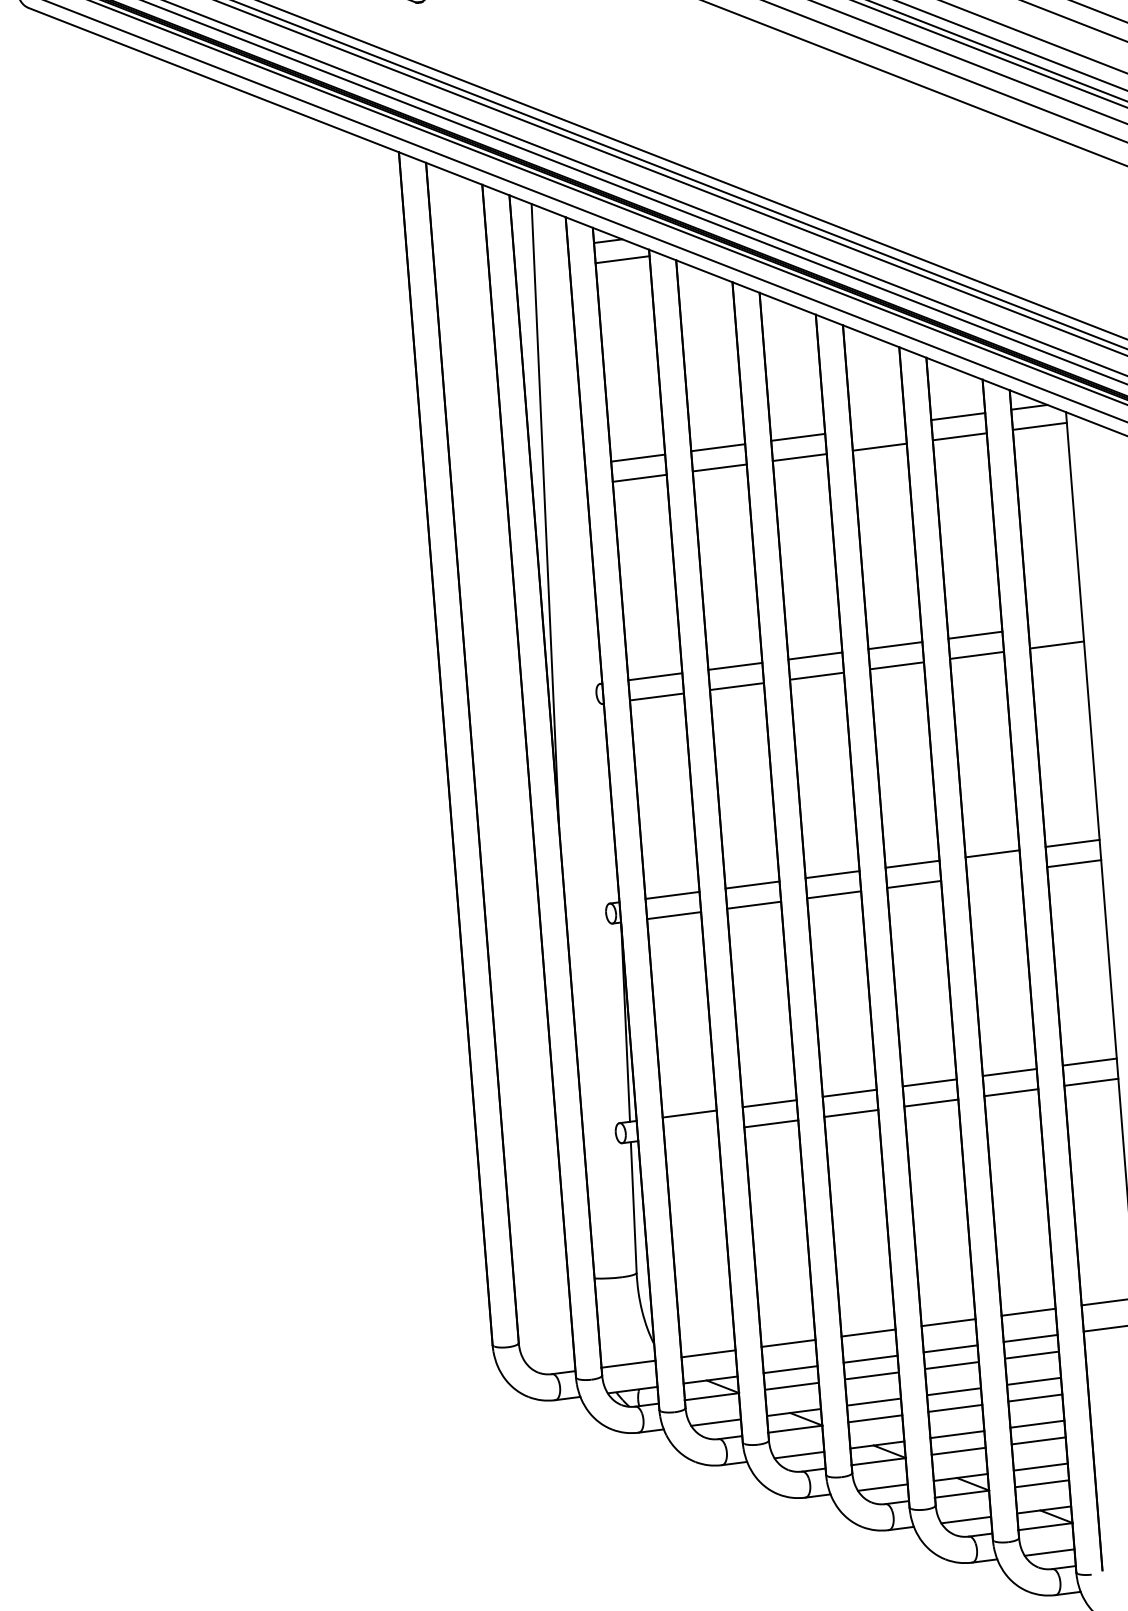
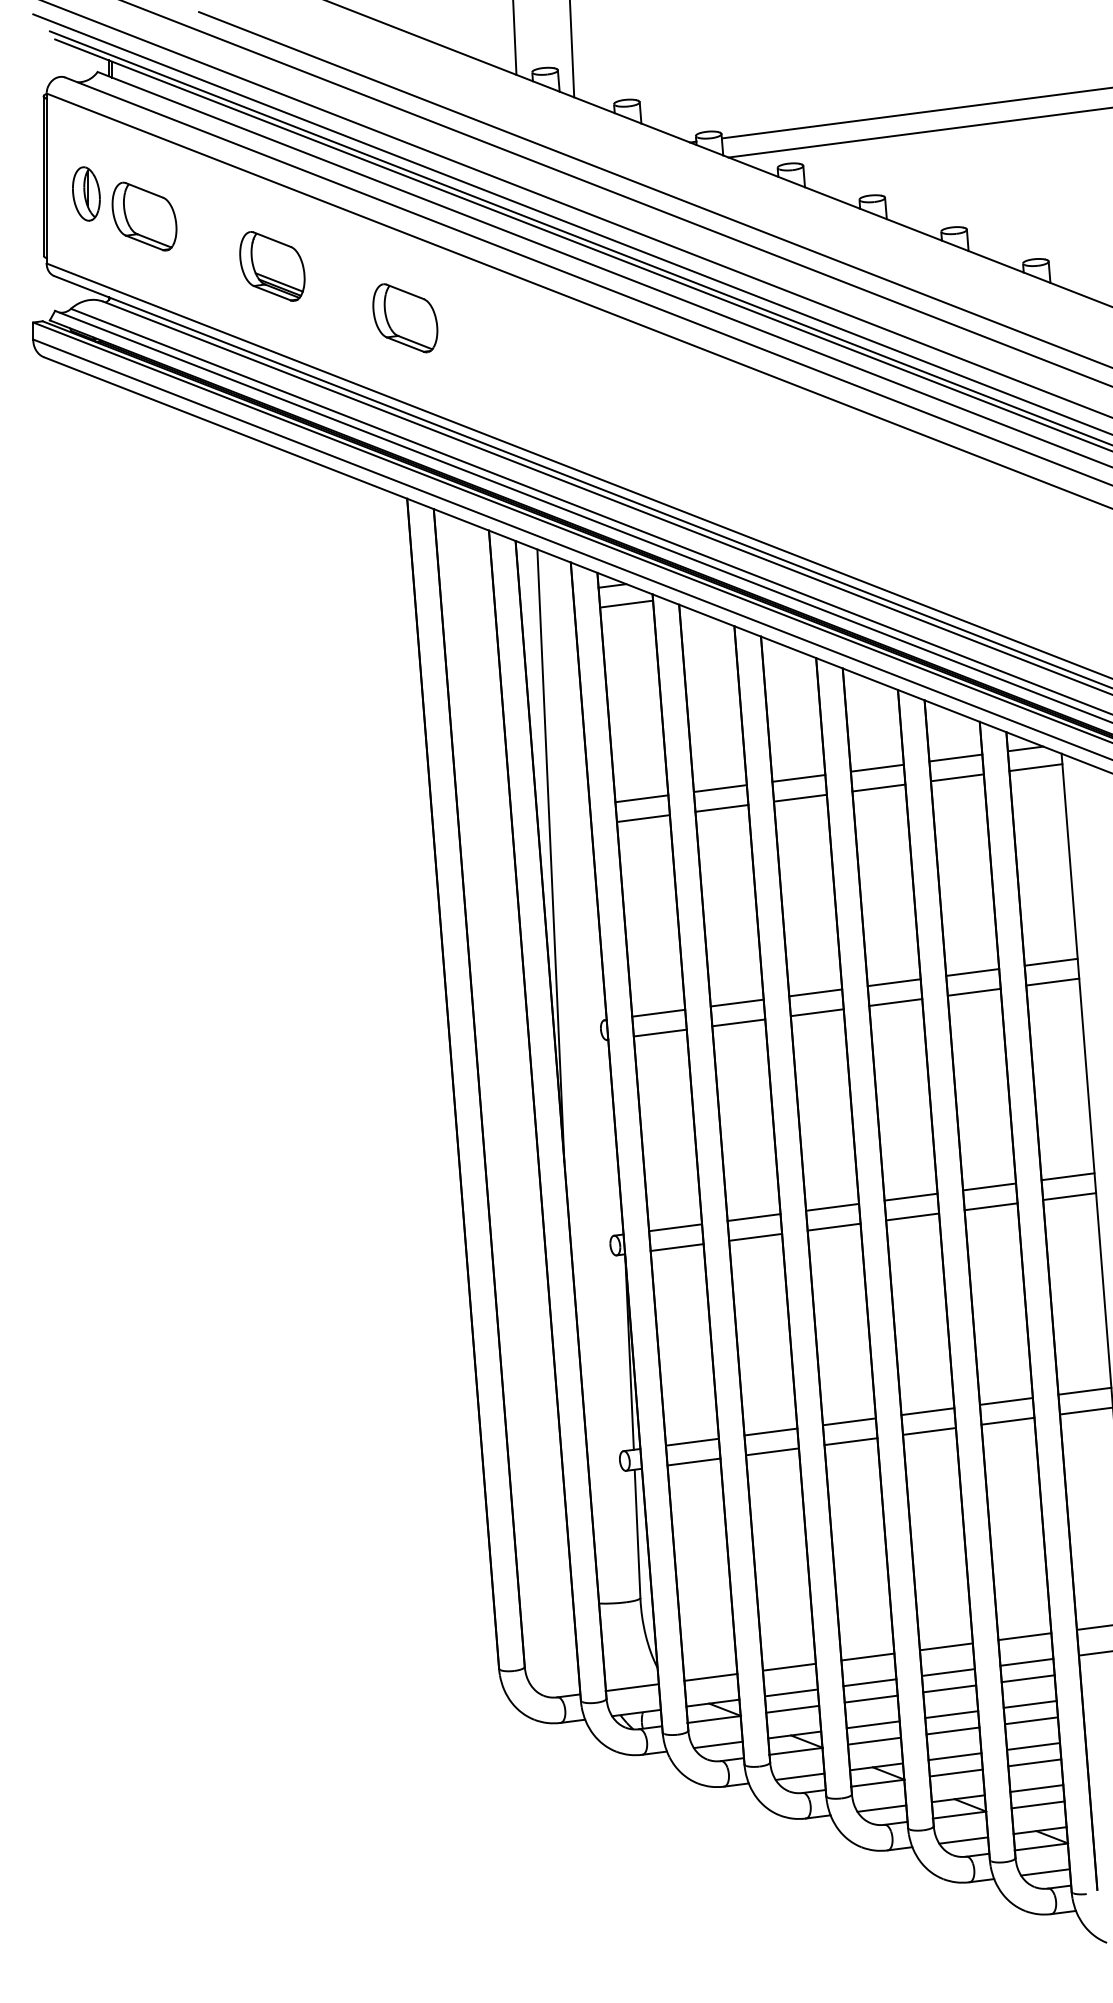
line: (877, 426) -> (876, 767), added
line: (1054, 624) -> (1050, 961), added
line: (993, 873) -> (990, 1206), added
line: (690, 1133) -> (693, 1461), added

